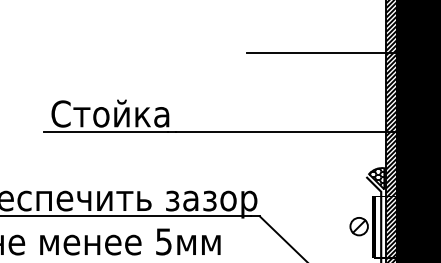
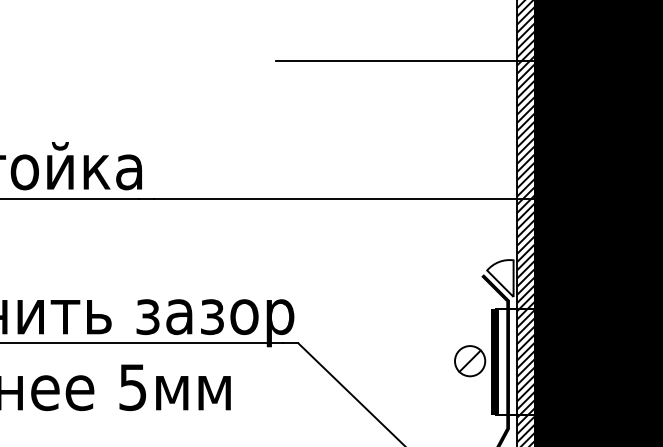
hatch: (376, 178) -> (500, 278), removed

